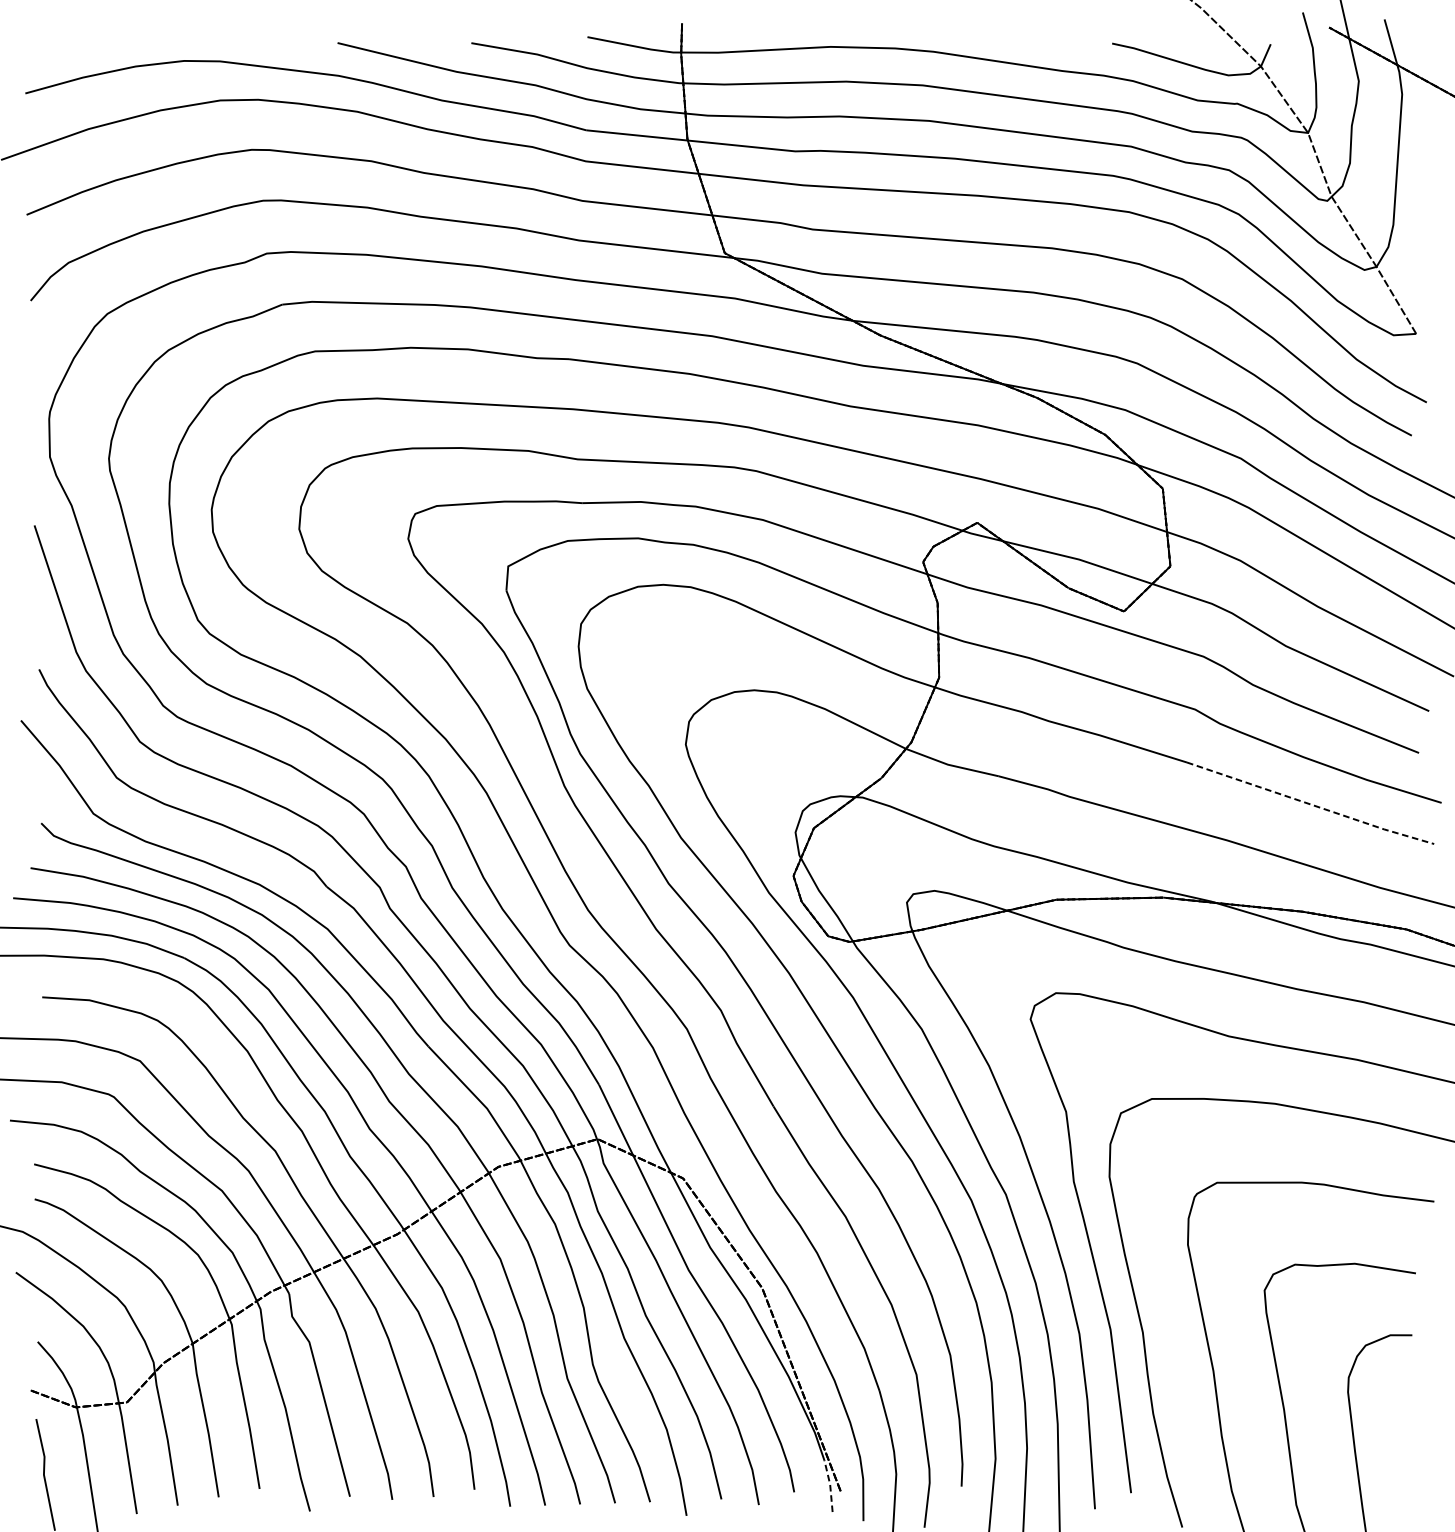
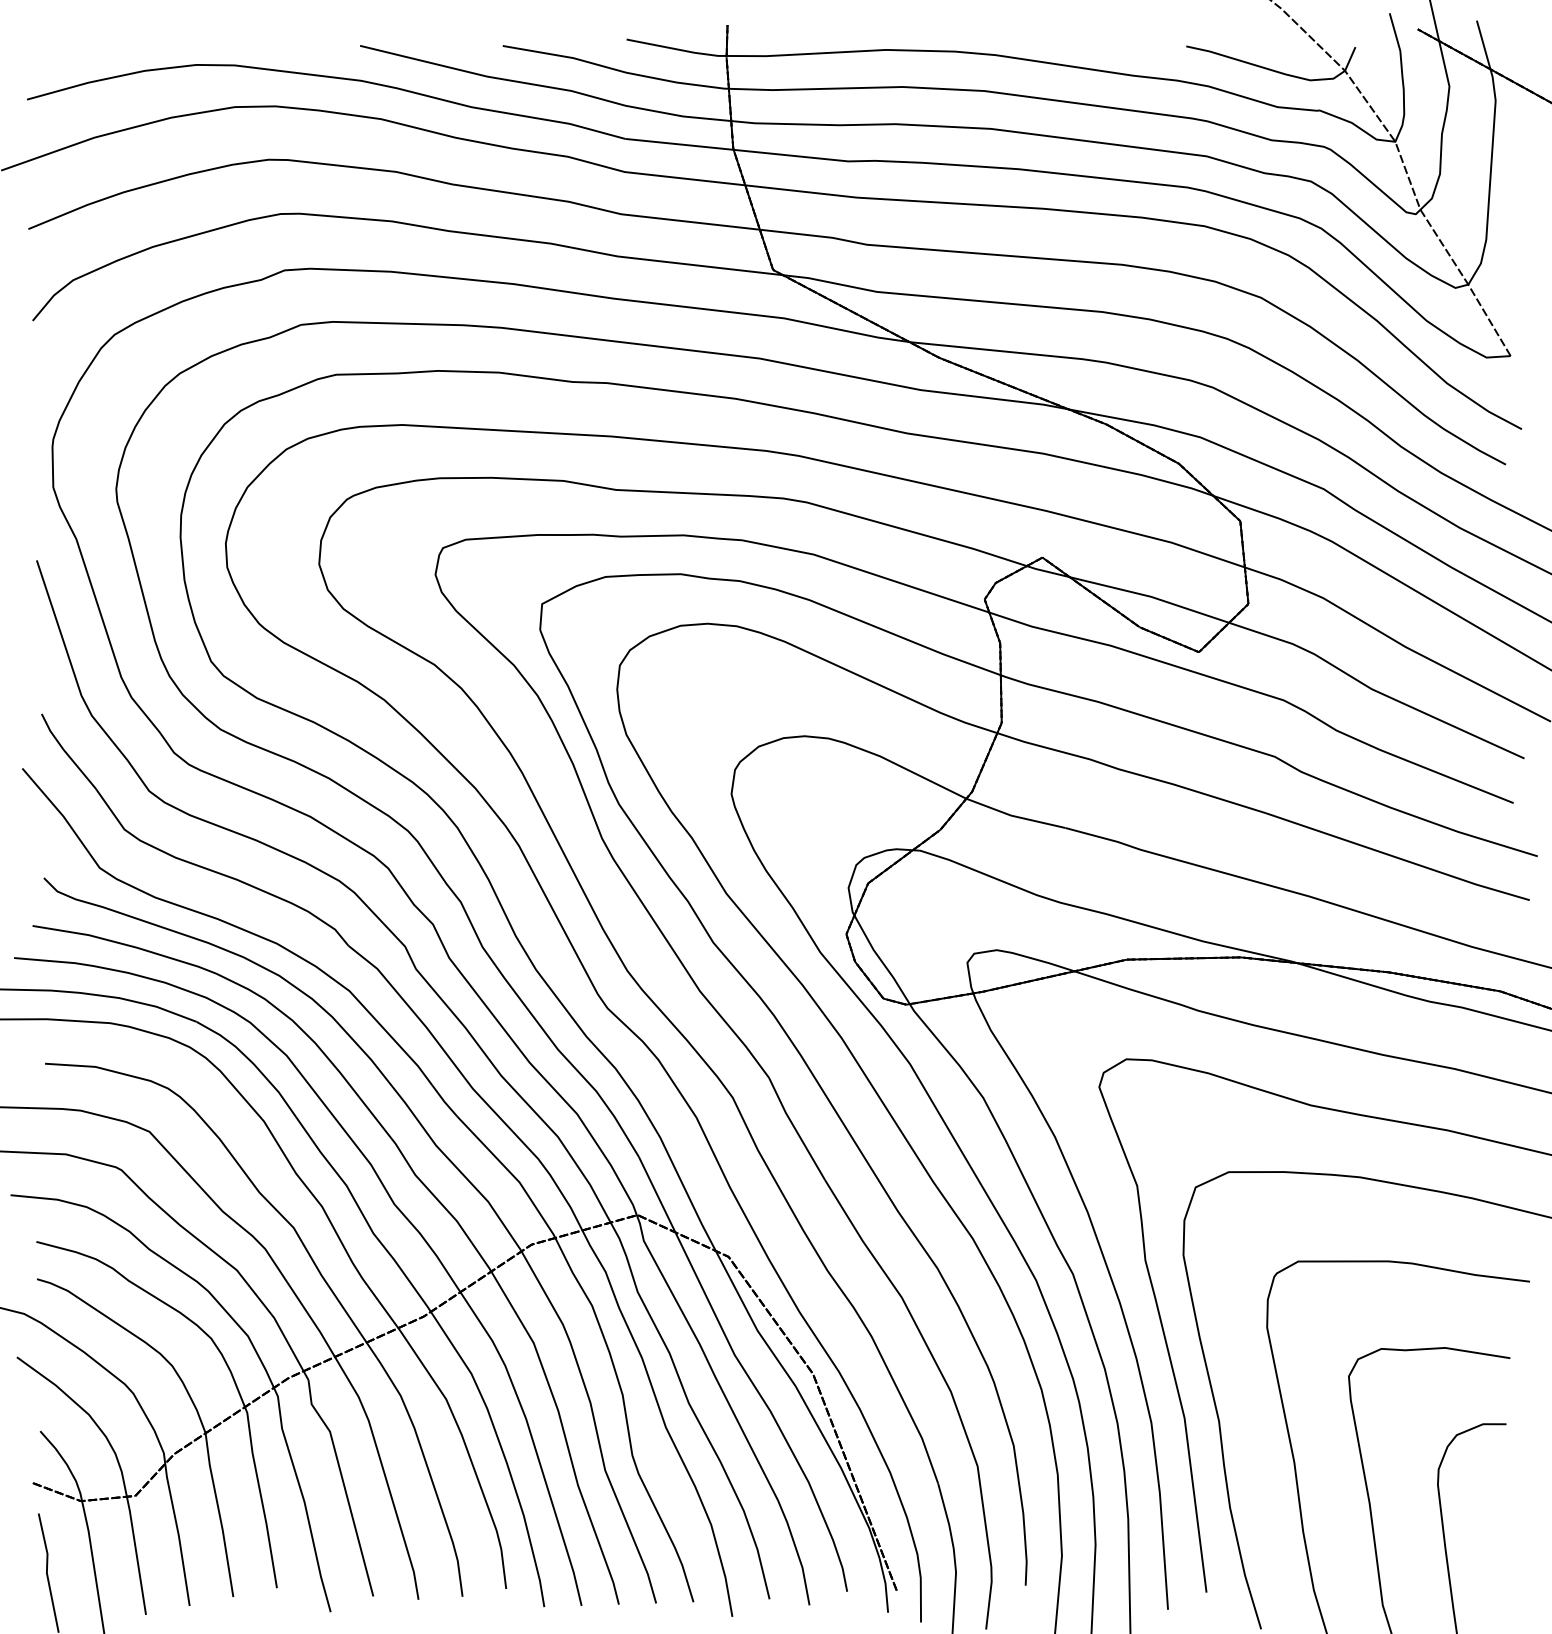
line: (1311, 804) -> (1398, 858), dashed -> solid
line: (830, 1485) -> (885, 1584), dashed -> solid

